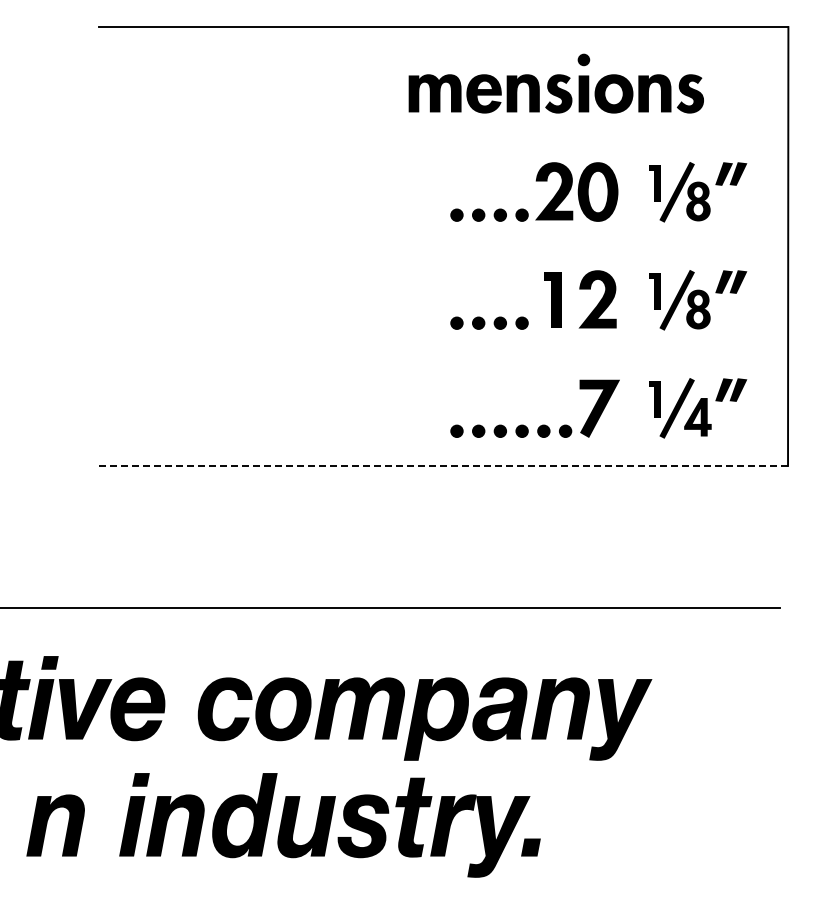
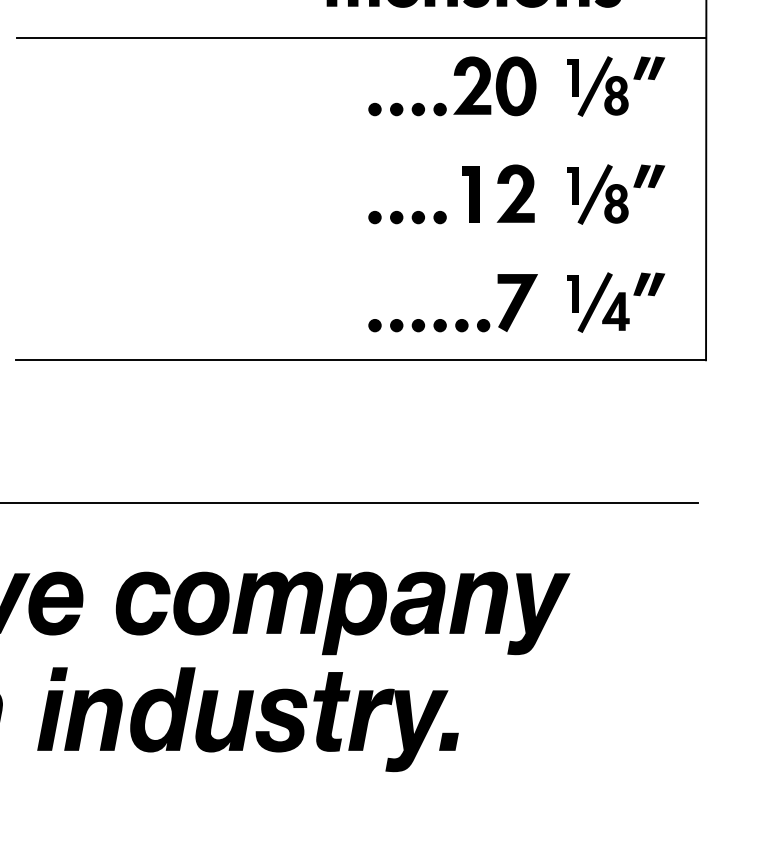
line: (443, 144) -> (361, 38), added
line: (443, 465) -> (361, 359), dashed -> solid

